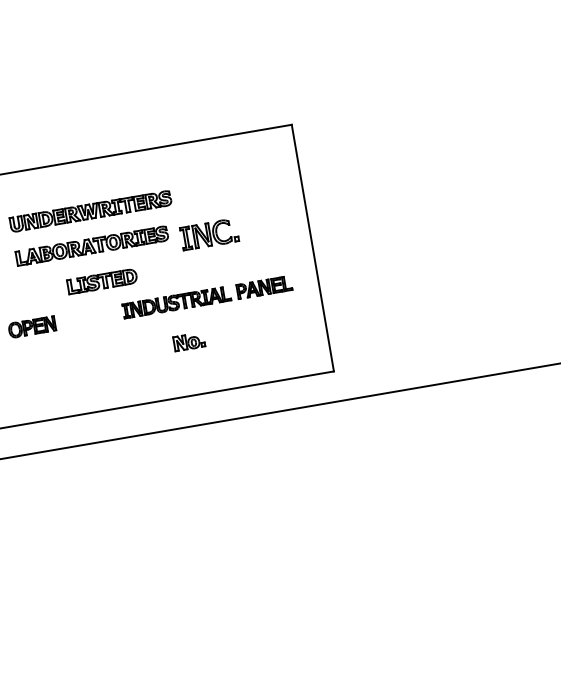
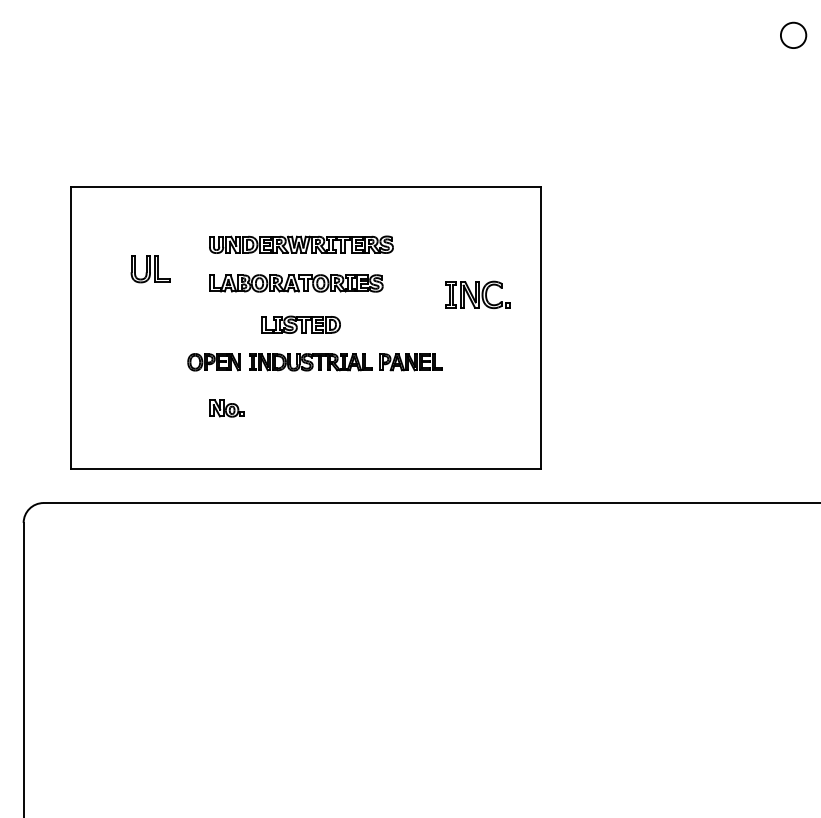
part: (208, 234) -> (477, 294), moved
part: (207, 297) -> (345, 362), moved
part: (188, 341) -> (226, 408), moved

